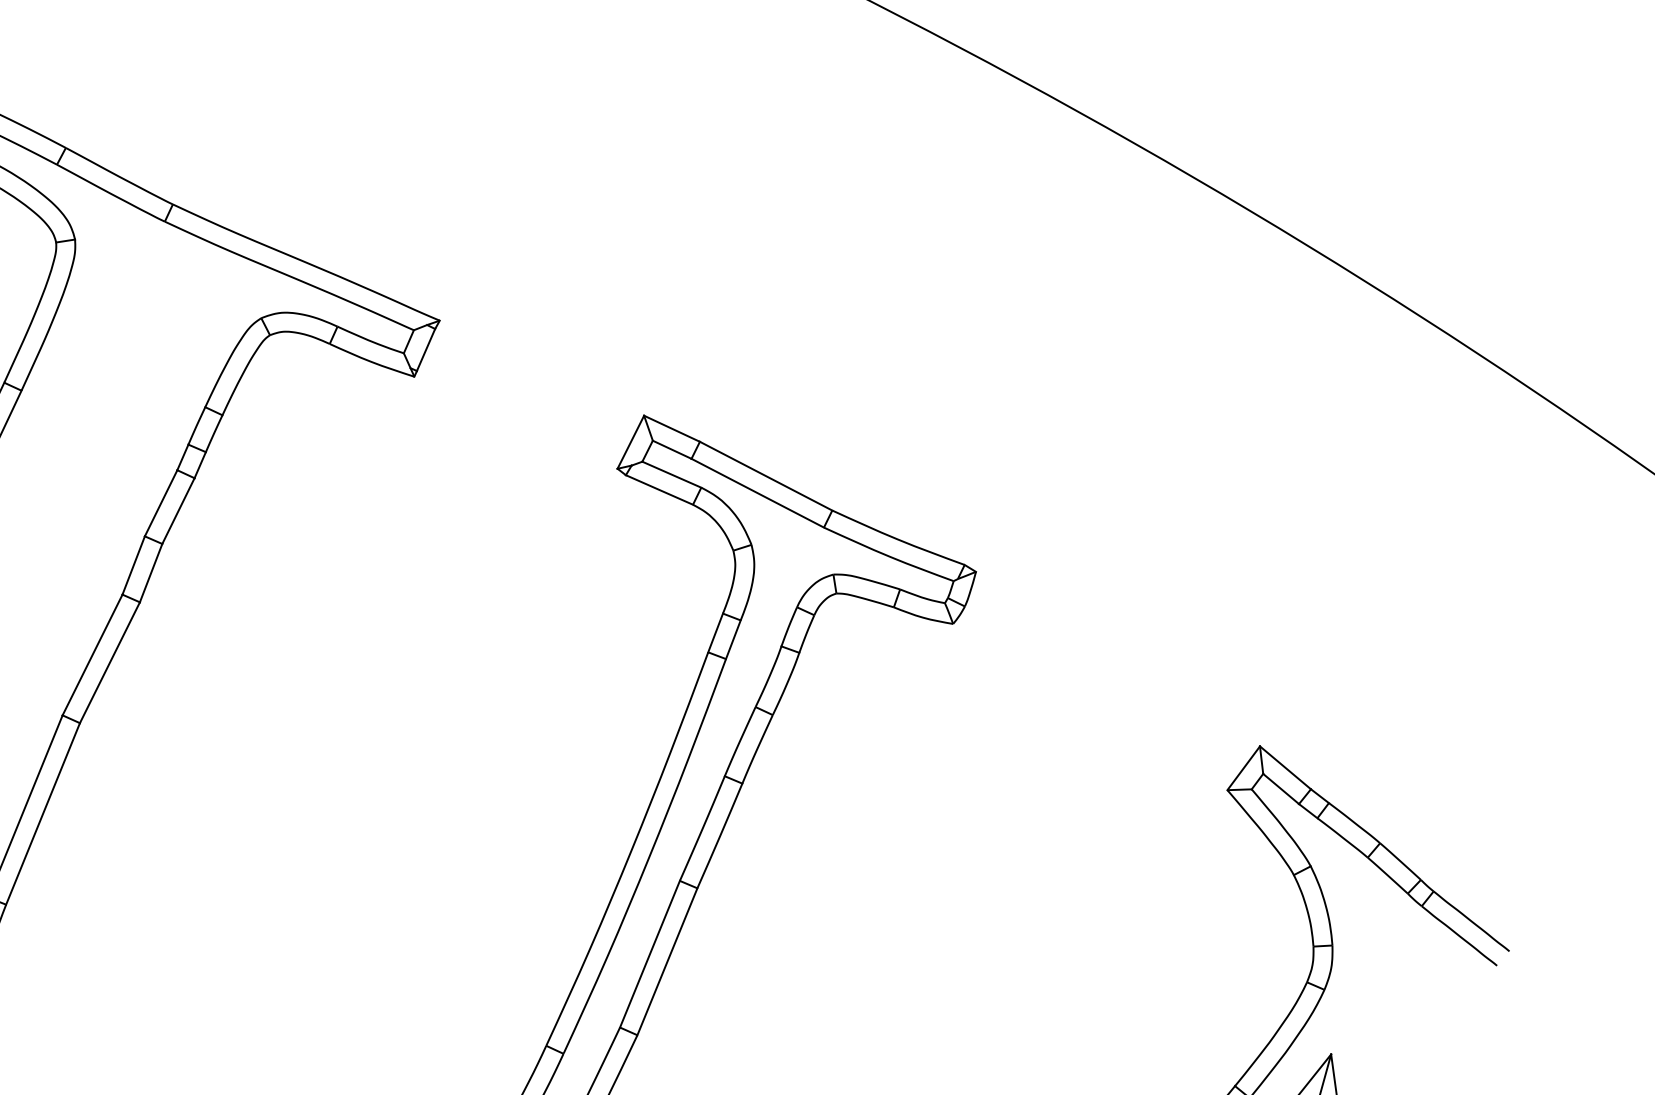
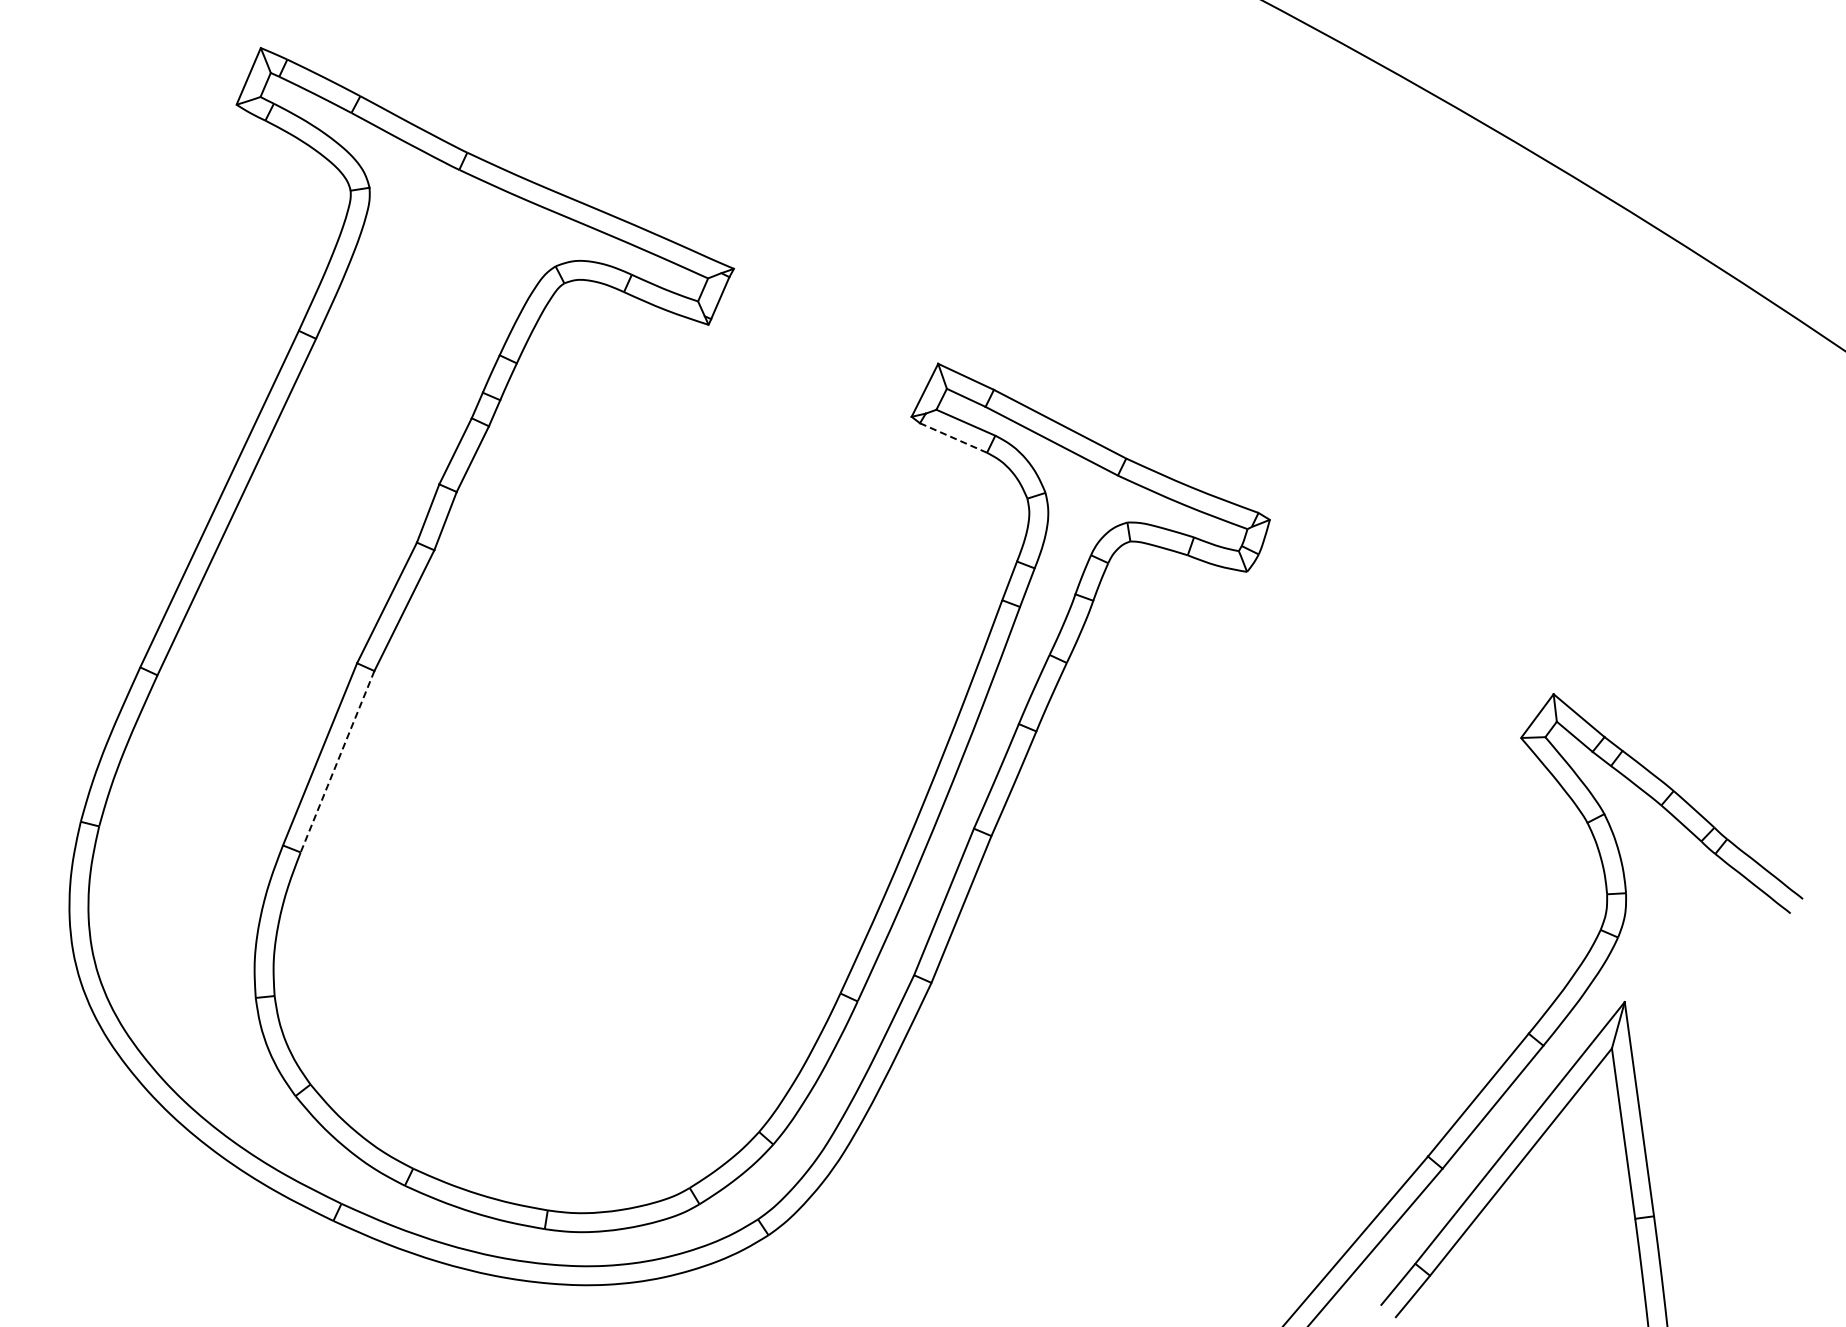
line: (659, 490) -> (953, 438), solid -> dashed
line: (43, 813) -> (337, 761), solid -> dashed

